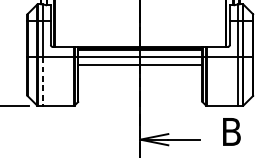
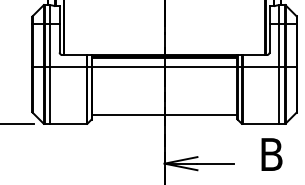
line: (140, 65) -> (164, 114), moved
line: (43, 81) -> (50, 95), dashed -> solid

